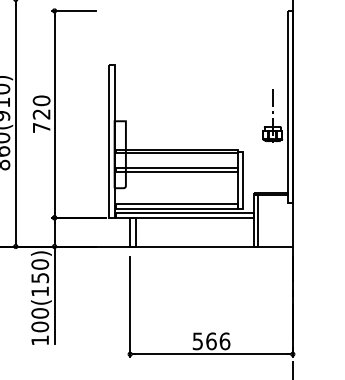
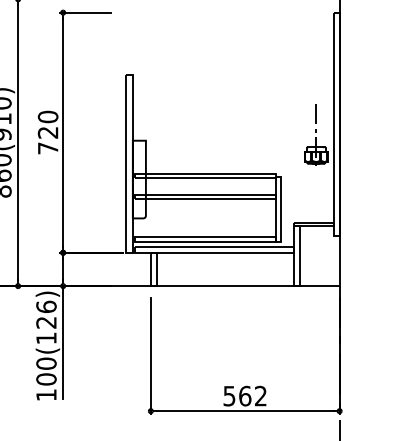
text: (40, 271) -> (46, 315), 100(150) -> 100(126)
text: (224, 341) -> (260, 396), 566 -> 562

